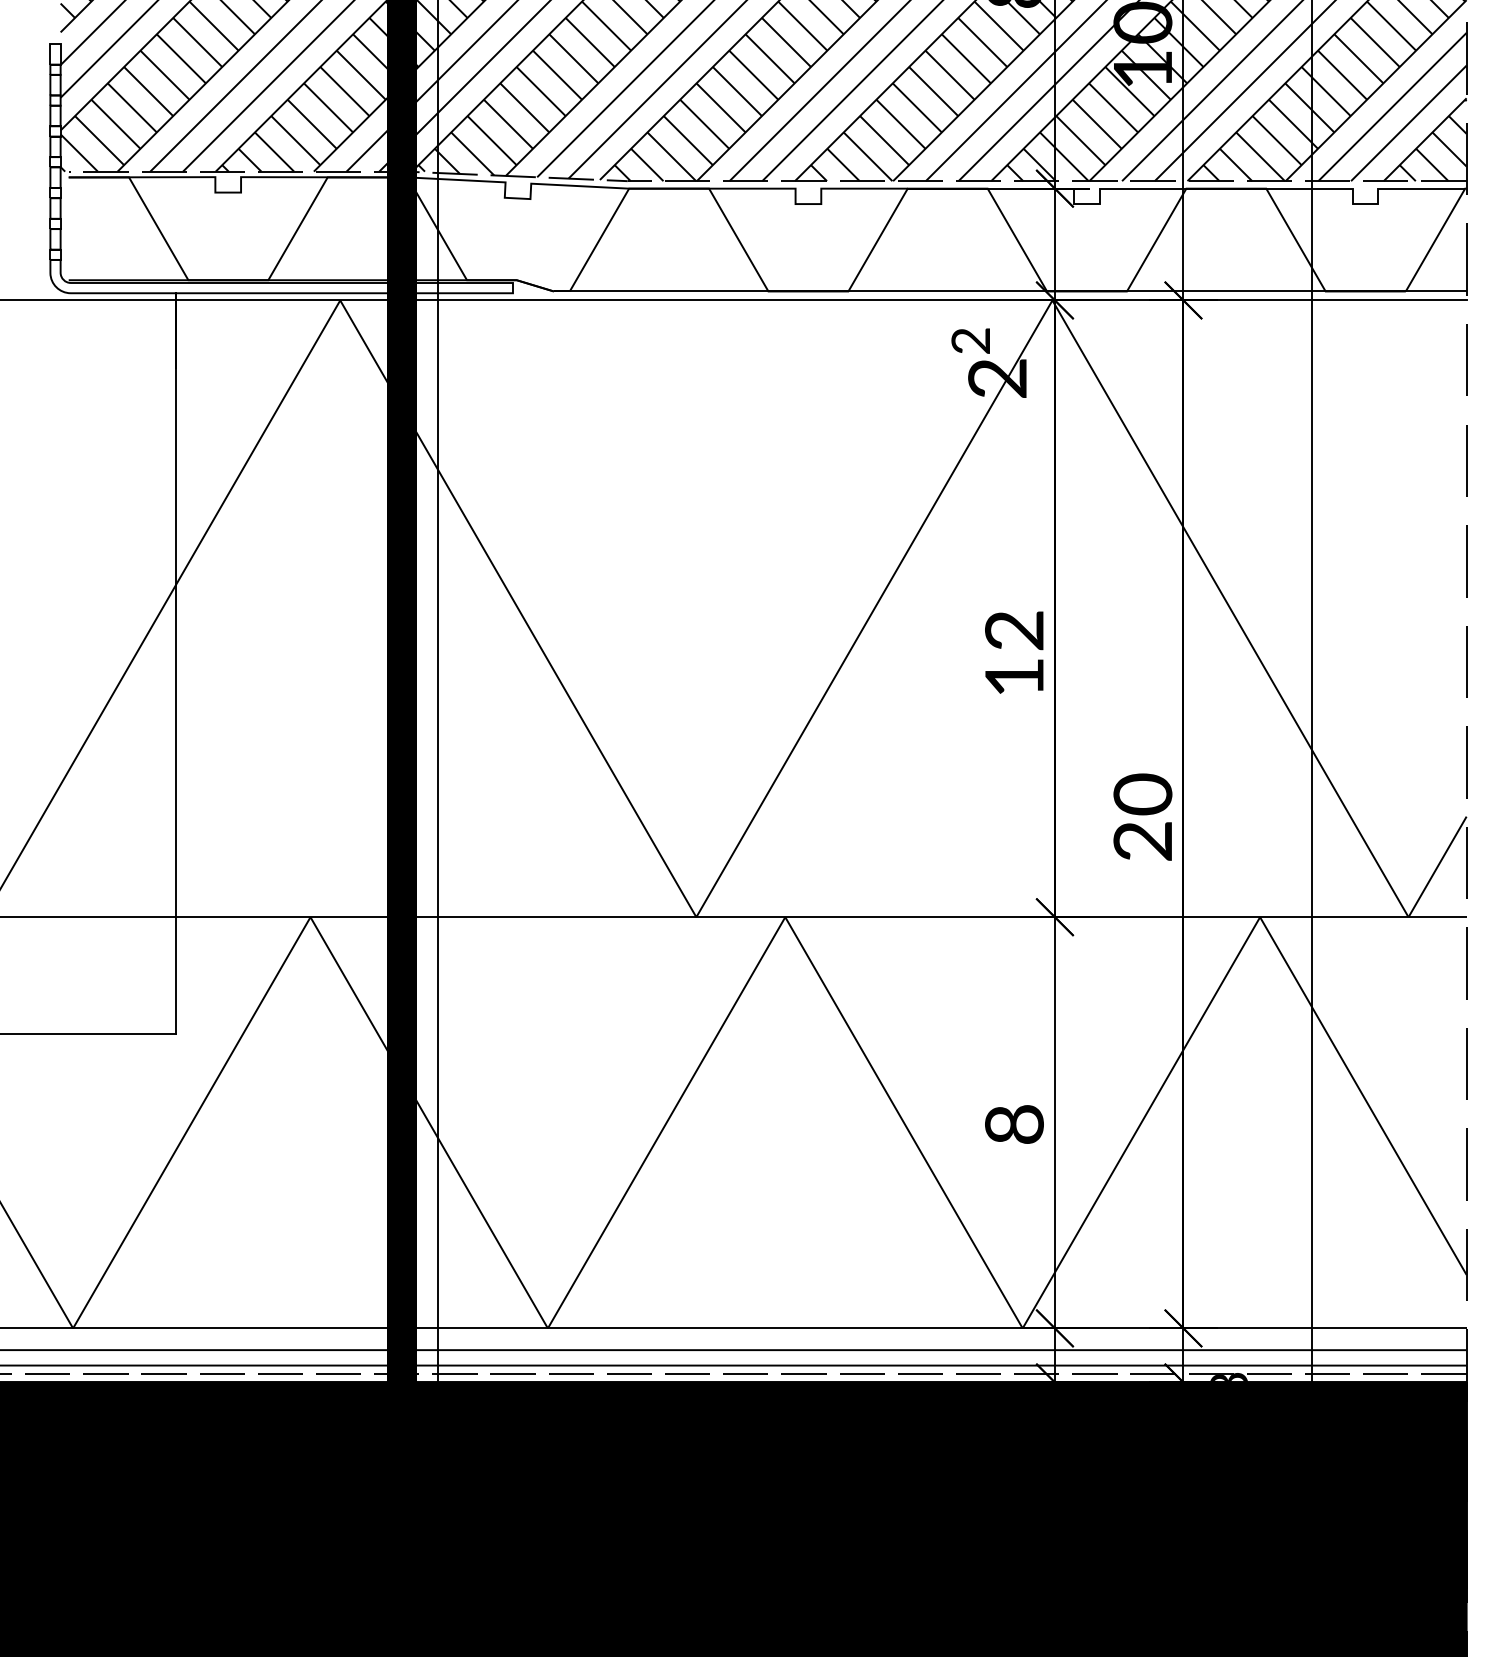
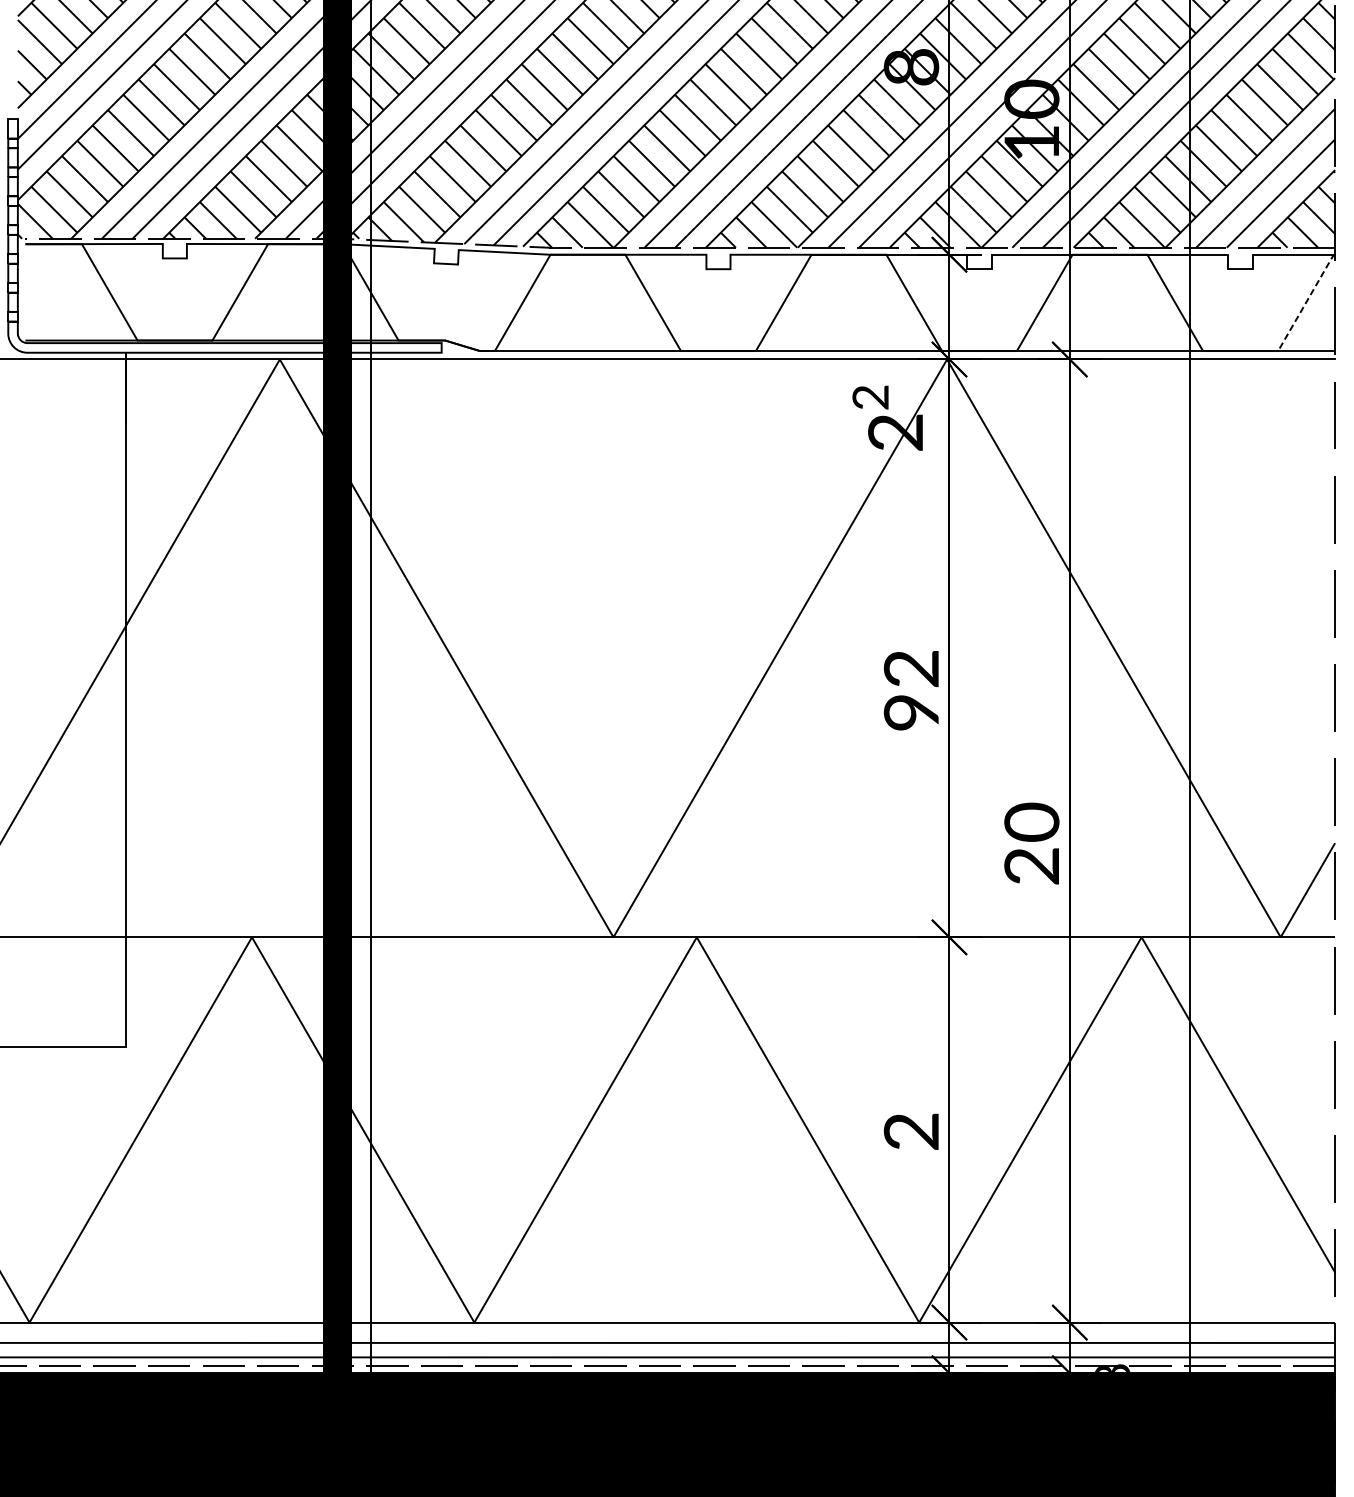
line: (1436, 238) -> (1306, 301), solid -> dashed
text: (1014, 677) -> (911, 712), 12 -> 92
text: (1014, 1124) -> (911, 1131), 8 -> 2

